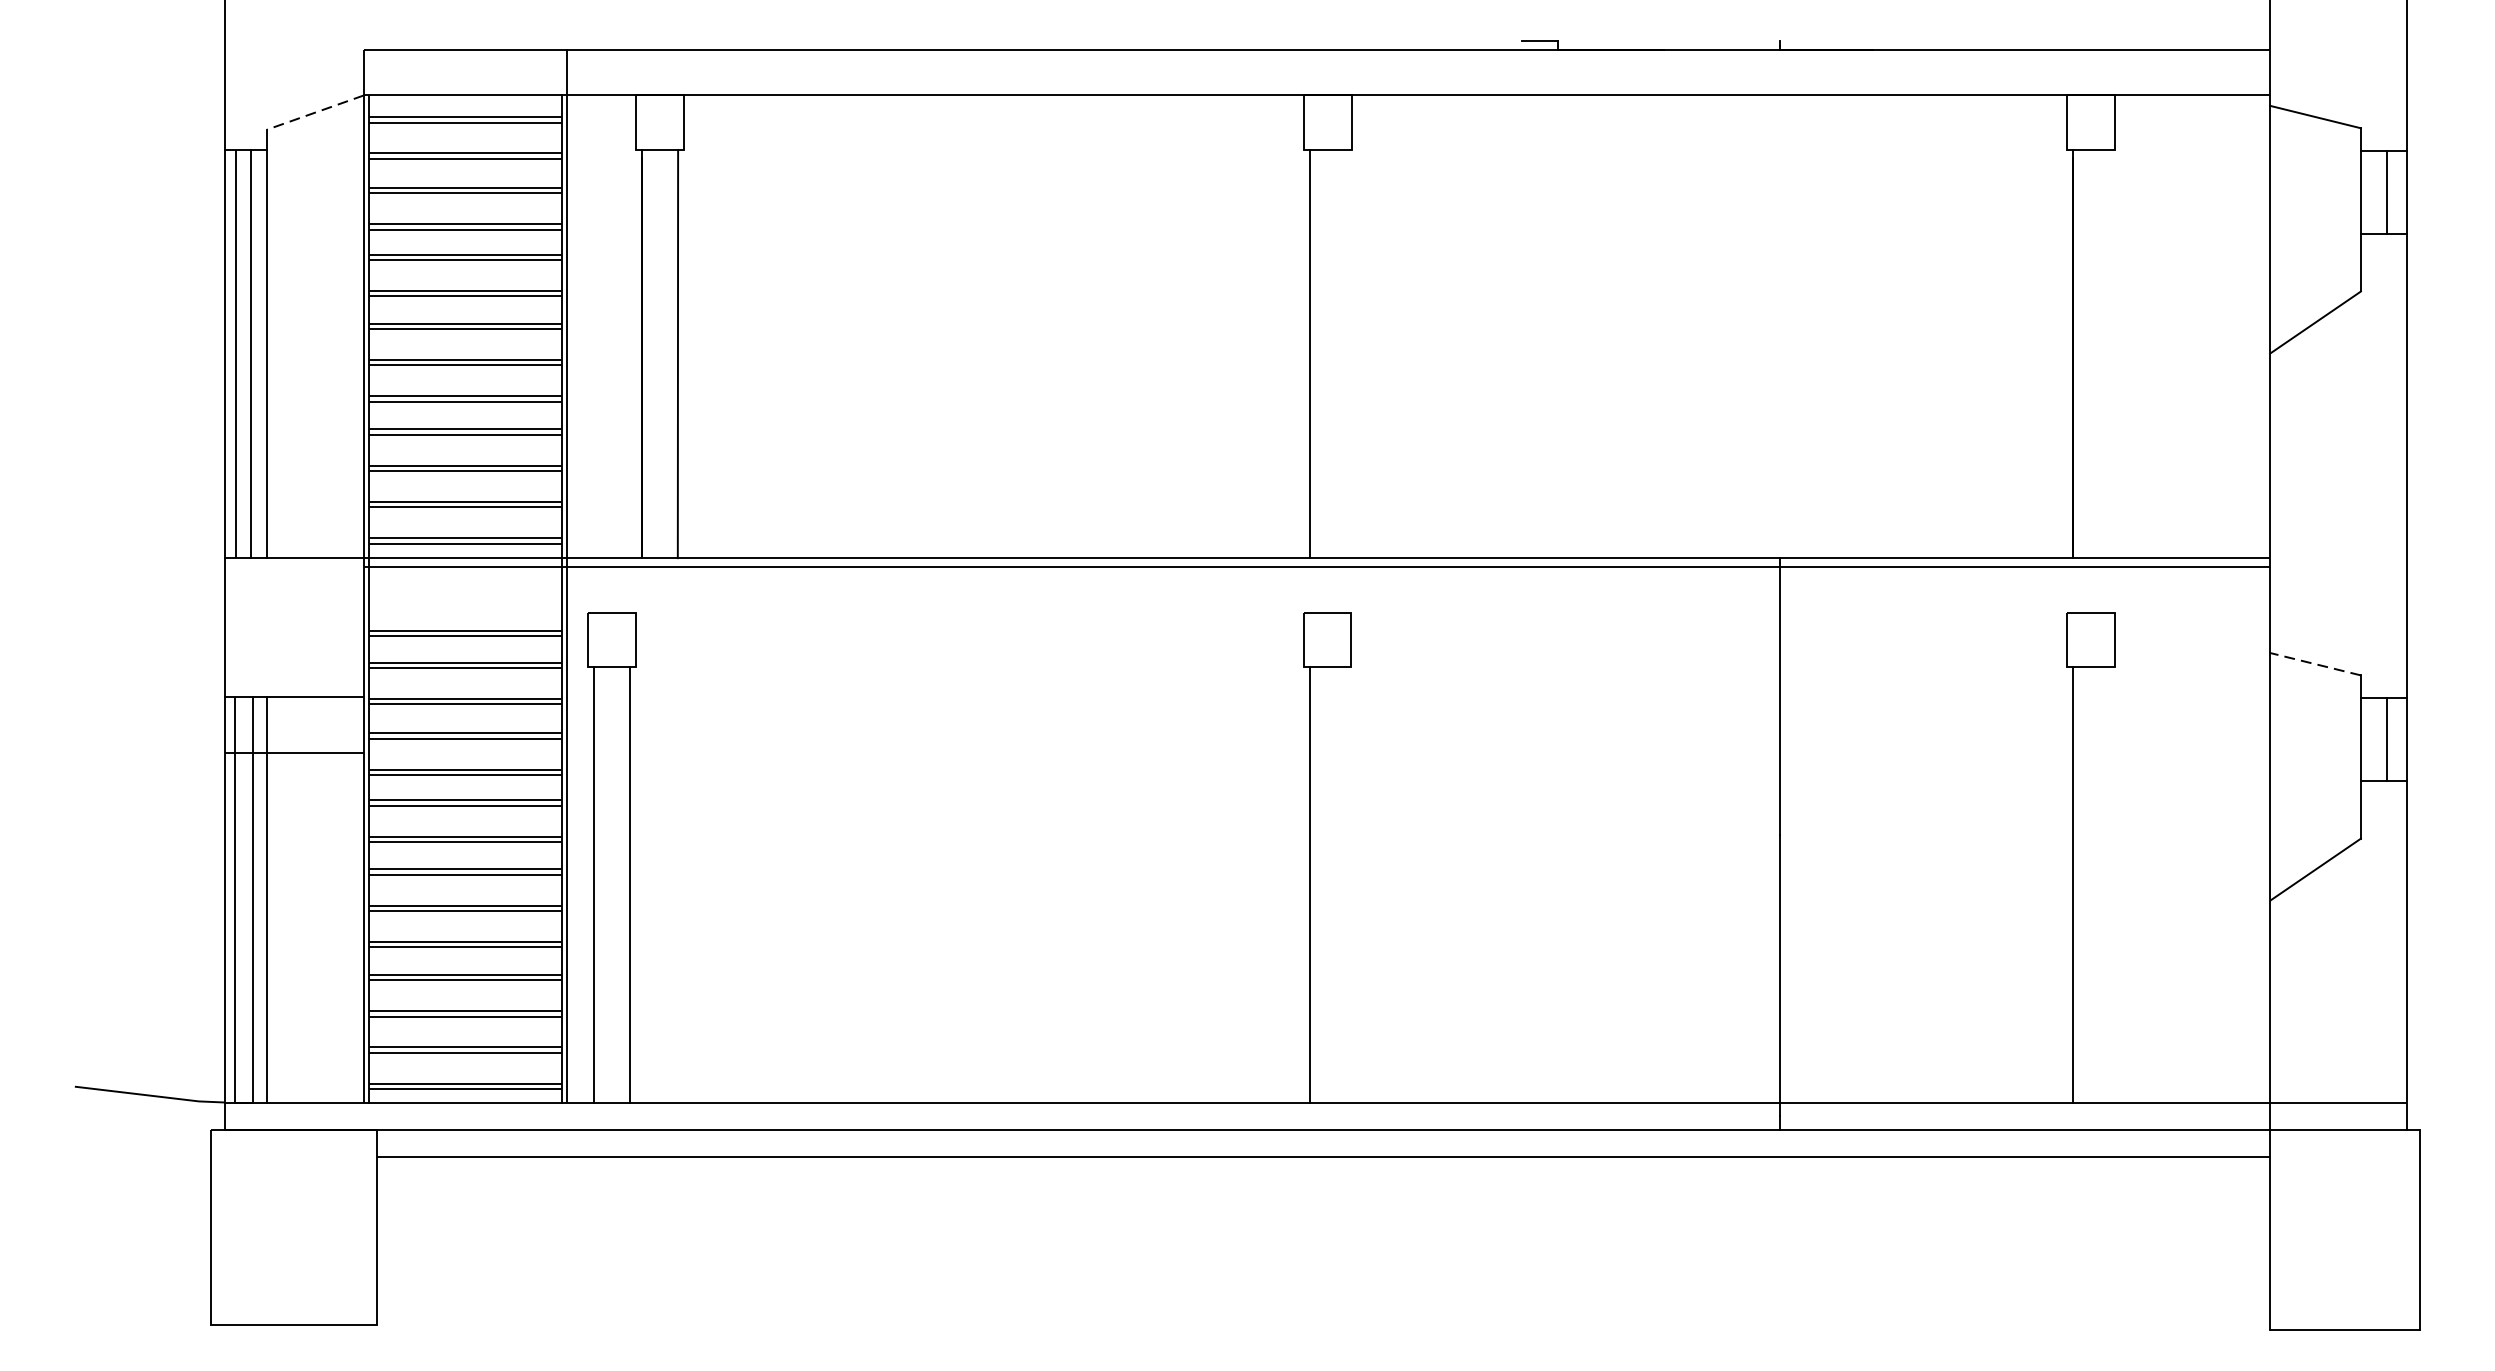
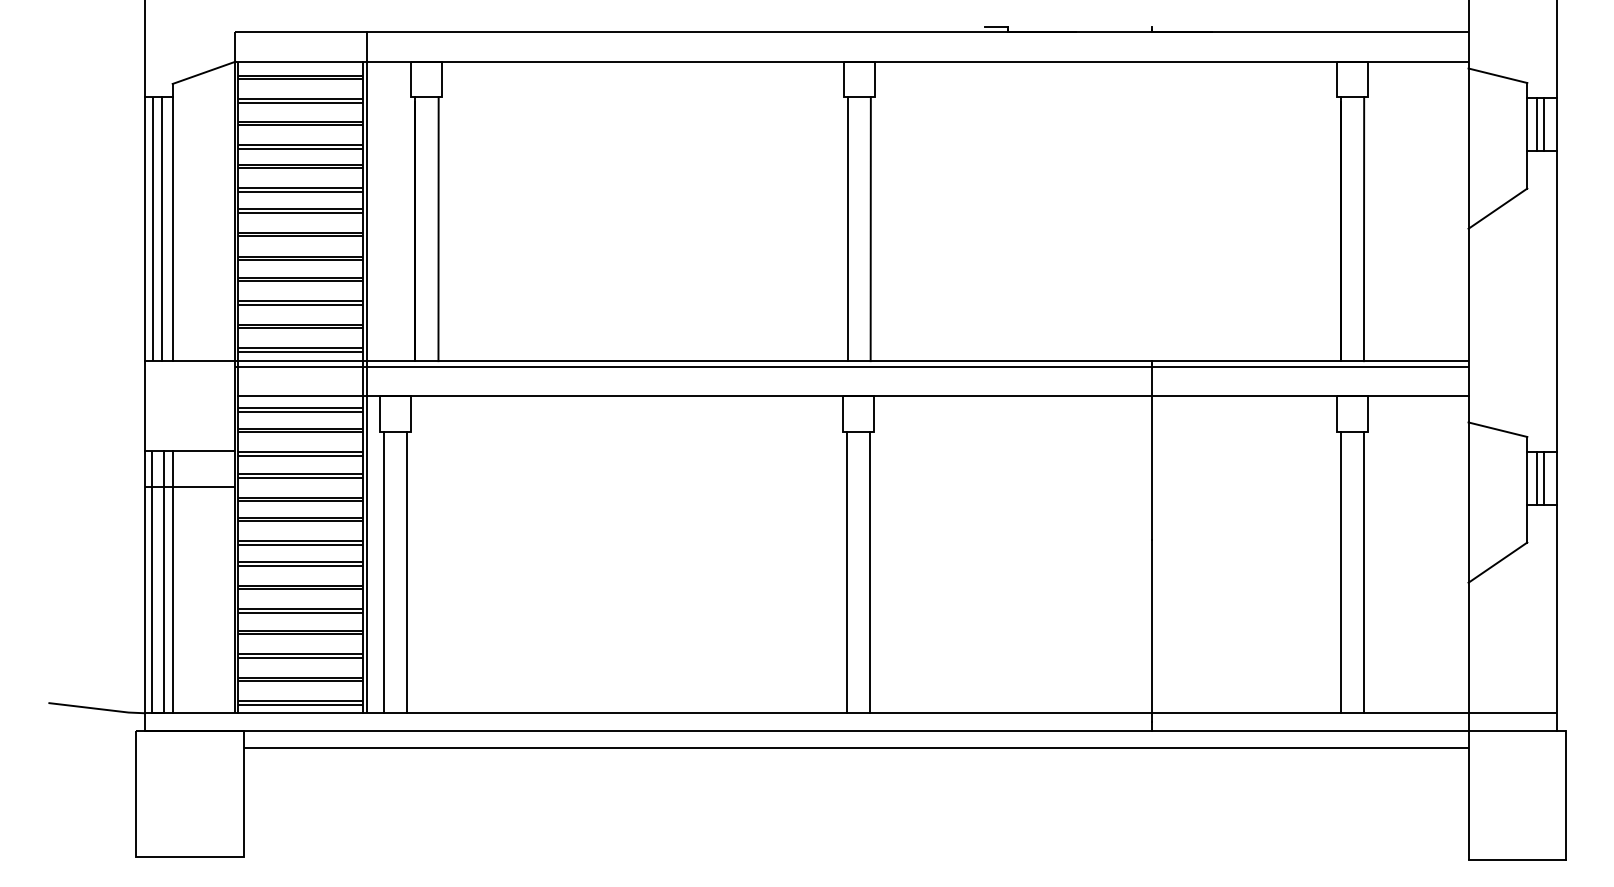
line: (314, 113) -> (203, 73), dashed -> solid
line: (2376, 192) -> (1537, 124), added
line: (1345, 354) -> (870, 229), added
line: (2107, 354) -> (1363, 229), added
line: (1319, 612) -> (853, 396), added
line: (2314, 663) -> (1497, 429), dashed -> solid
line: (2376, 739) -> (1537, 478), added
line: (1345, 884) -> (870, 572), added
line: (2107, 884) -> (1363, 572), added

